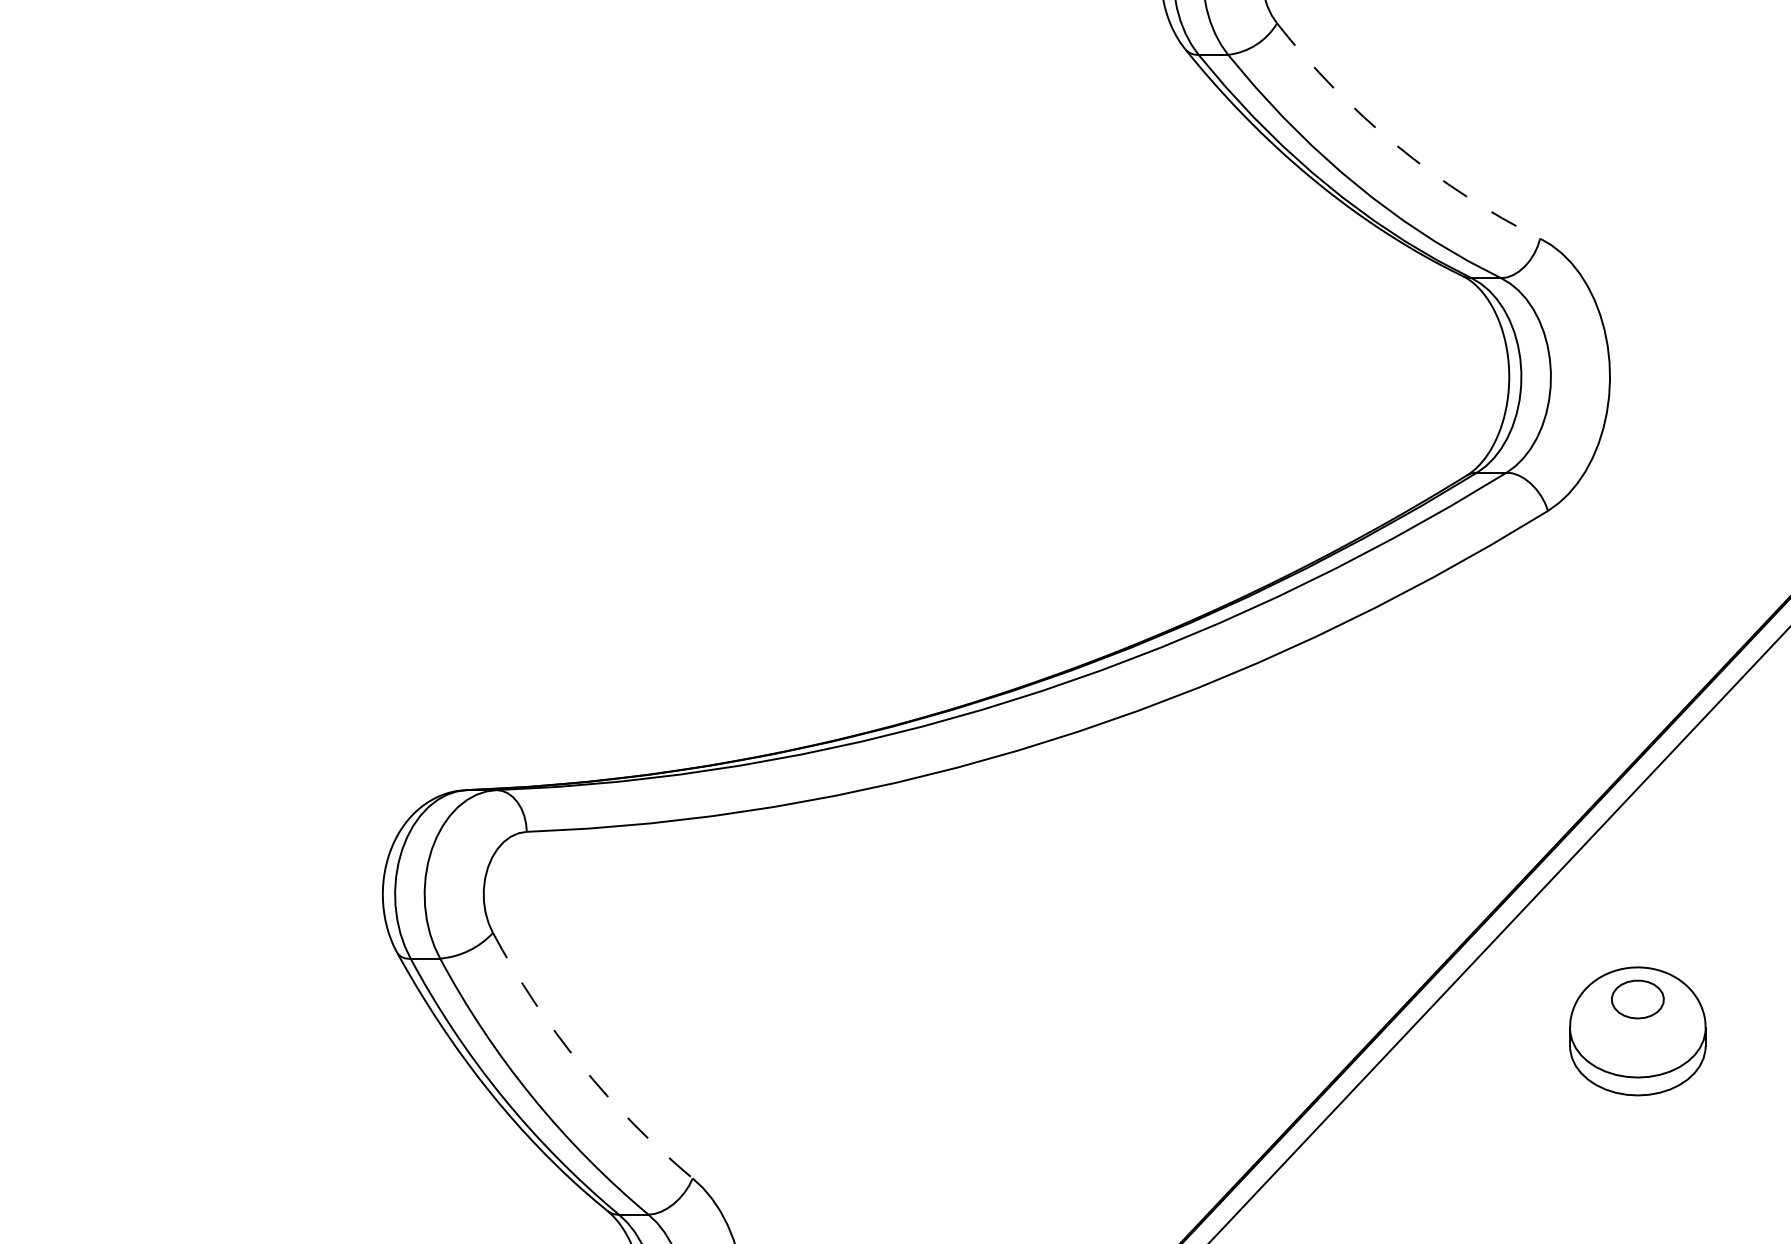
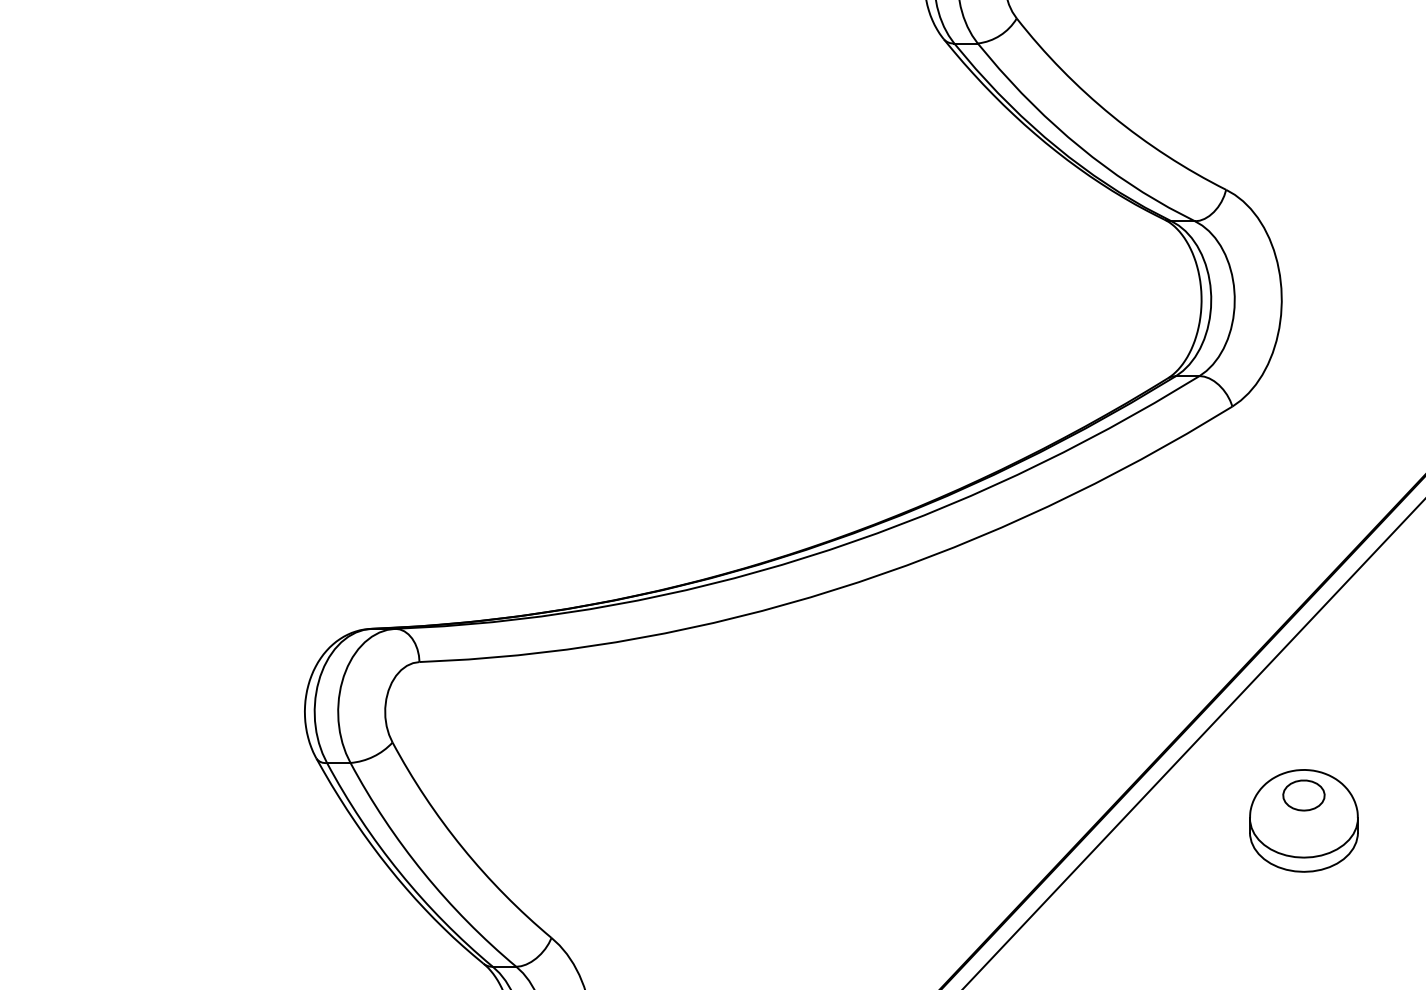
arc: (1397, 145) -> (1112, 115), dashed -> solid
arc: (580, 1064) -> (462, 847), dashed -> solid

